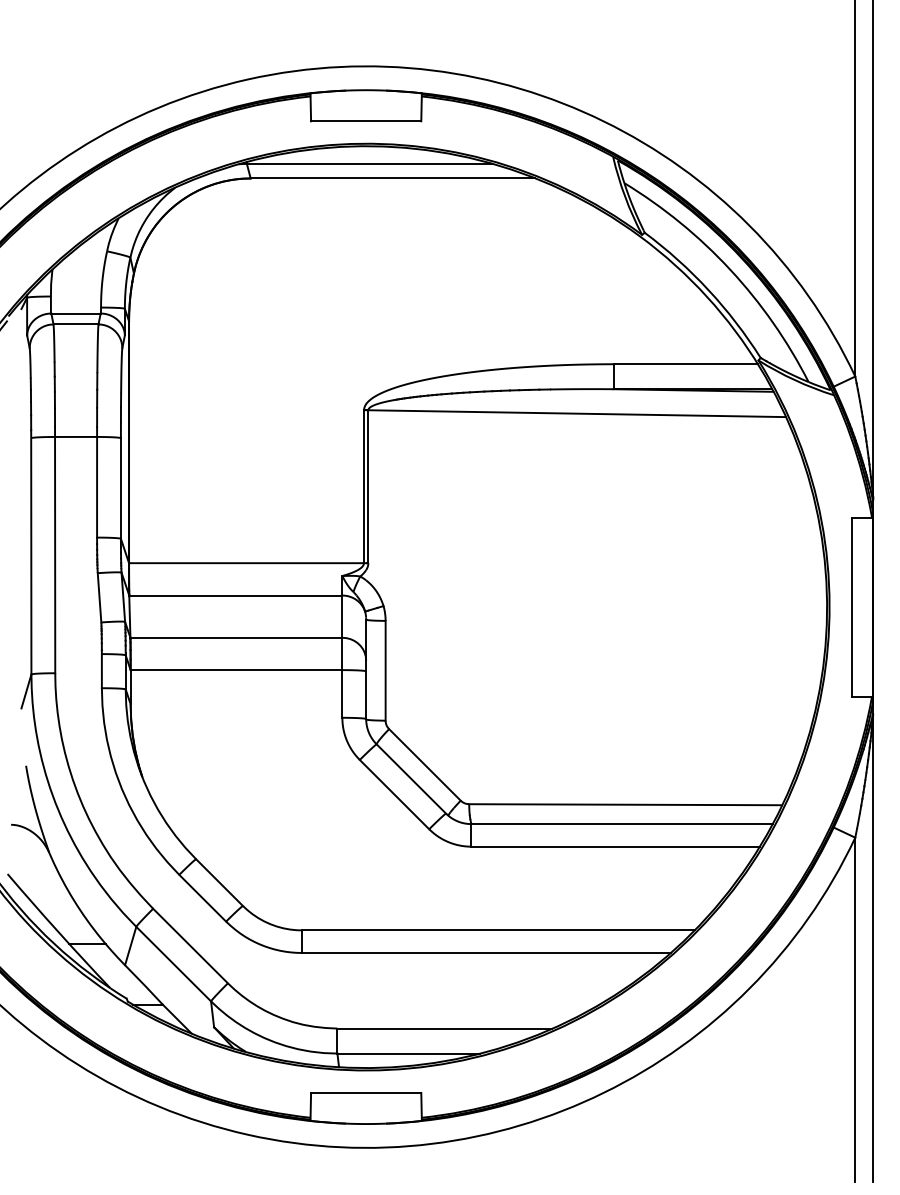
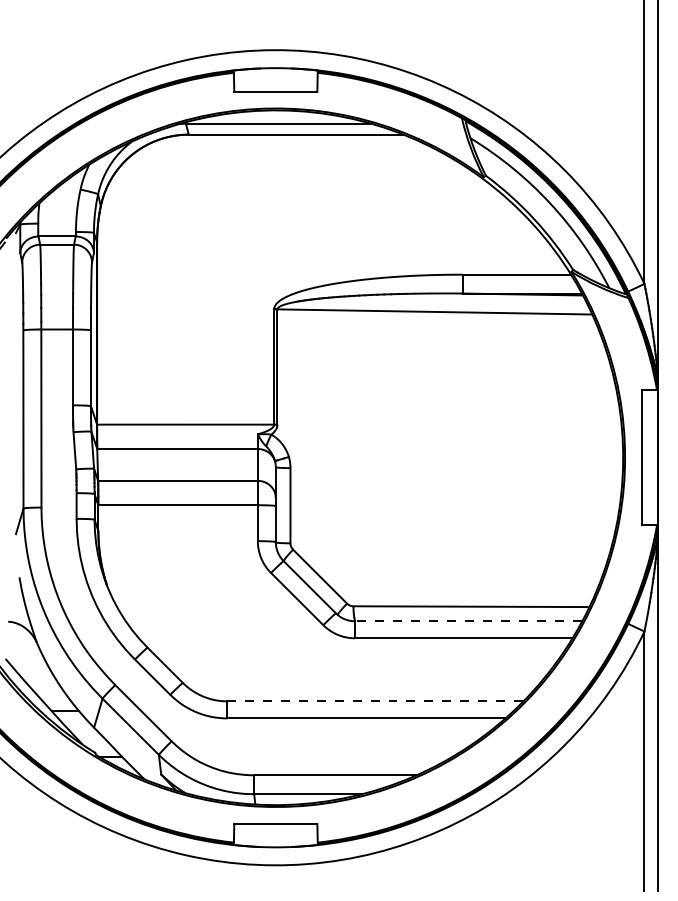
line: (621, 824) -> (468, 621), solid -> dashed
line: (497, 930) -> (374, 701), solid -> dashed

